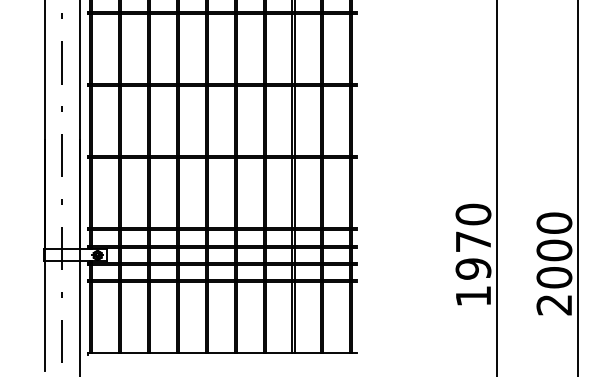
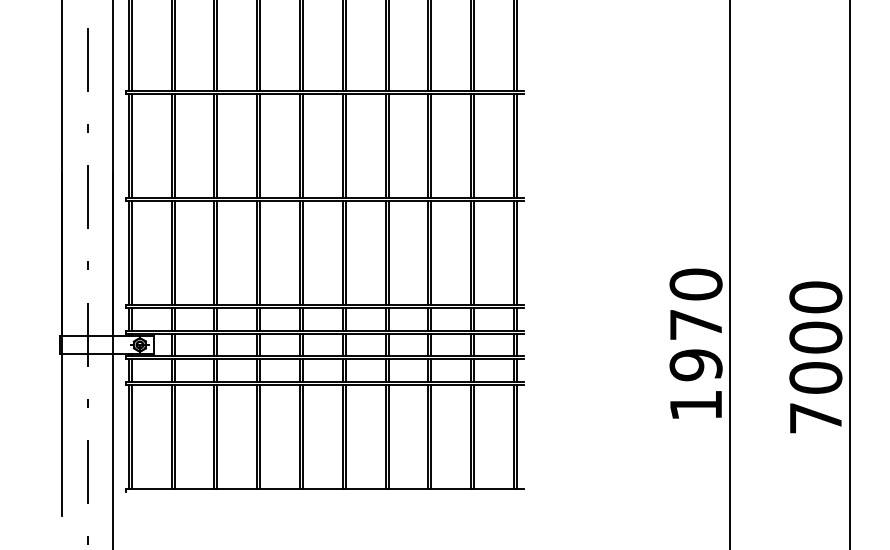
text: (553, 305) -> (814, 419), 2000 -> 7000

